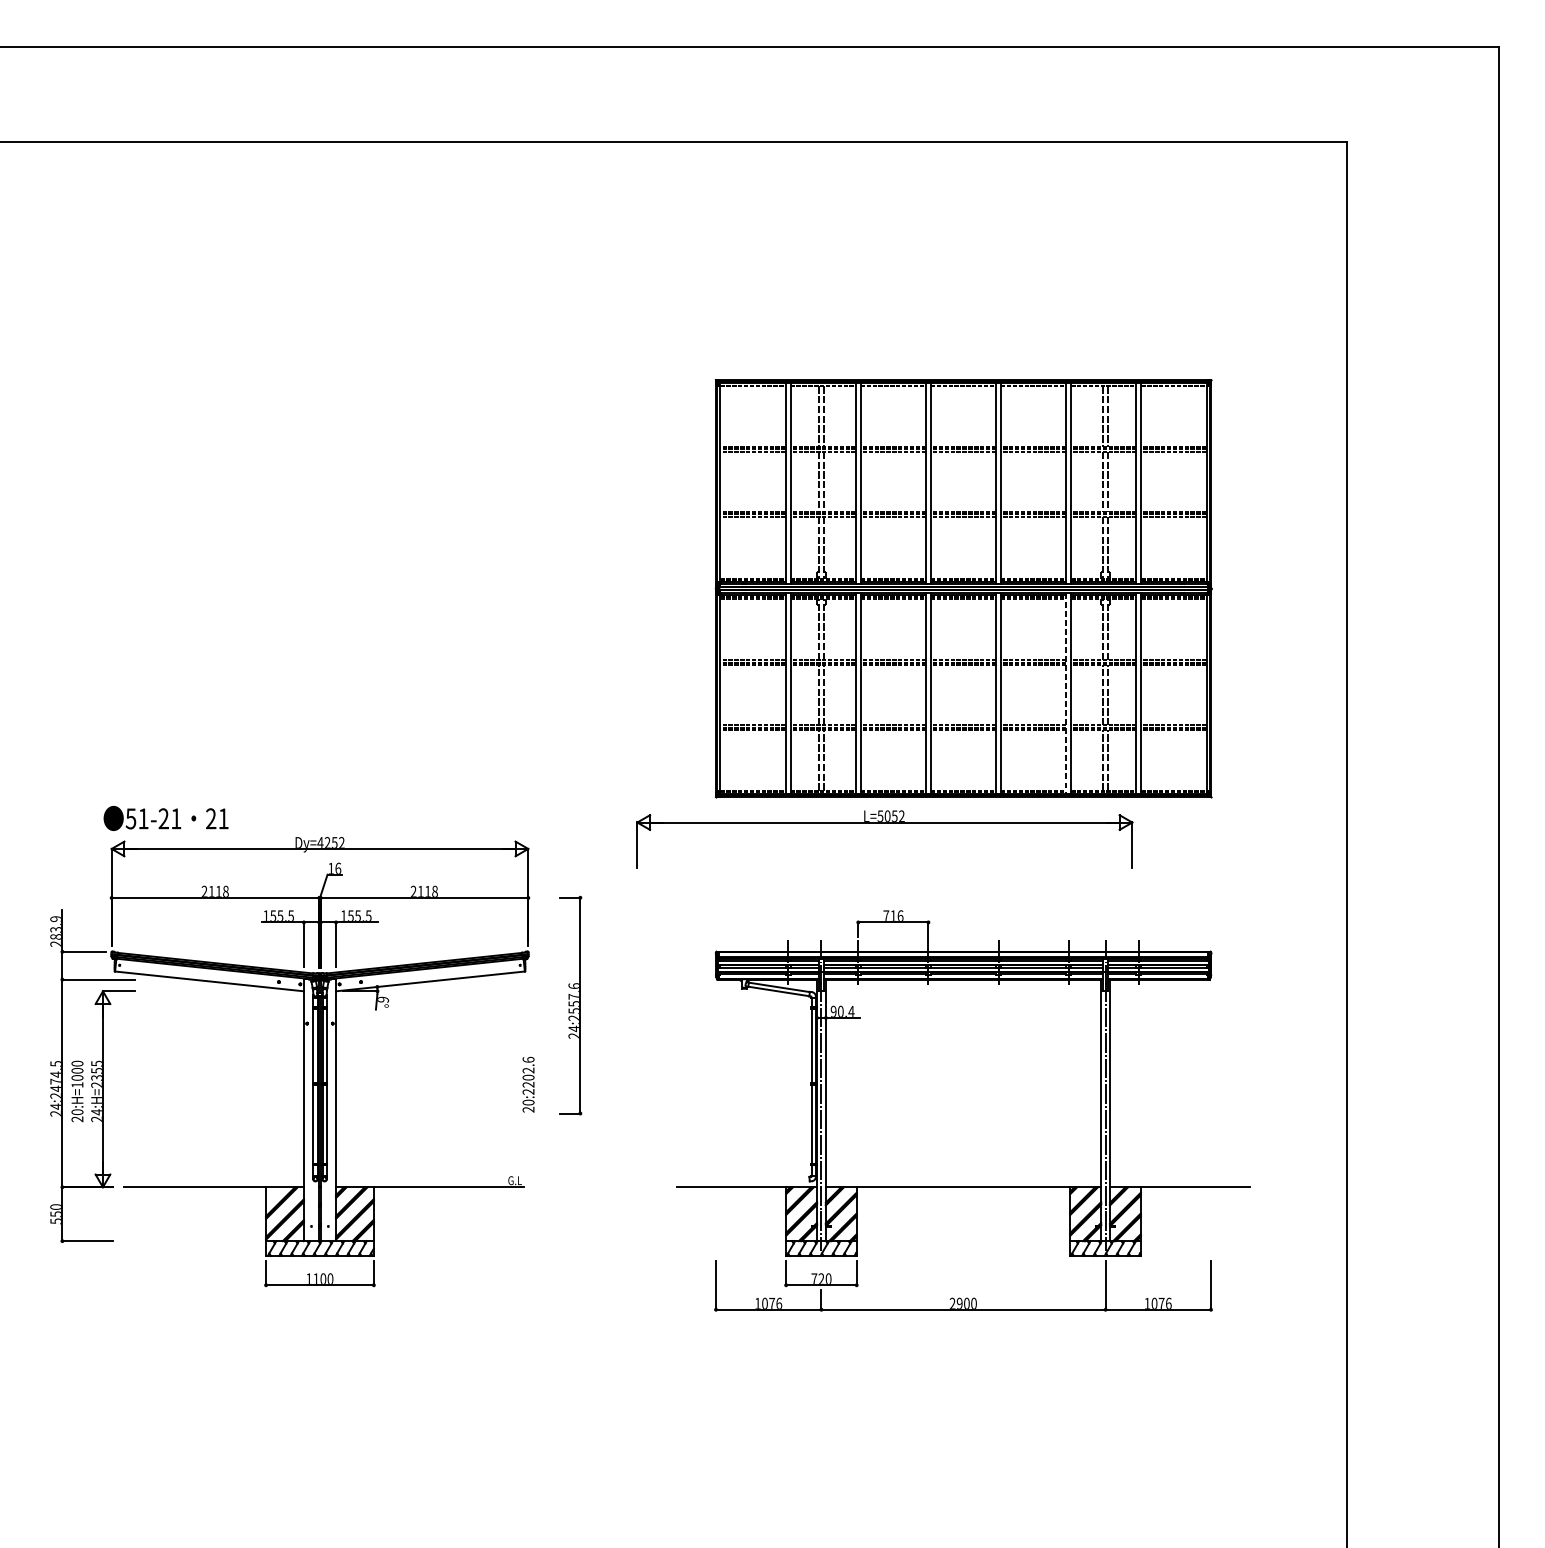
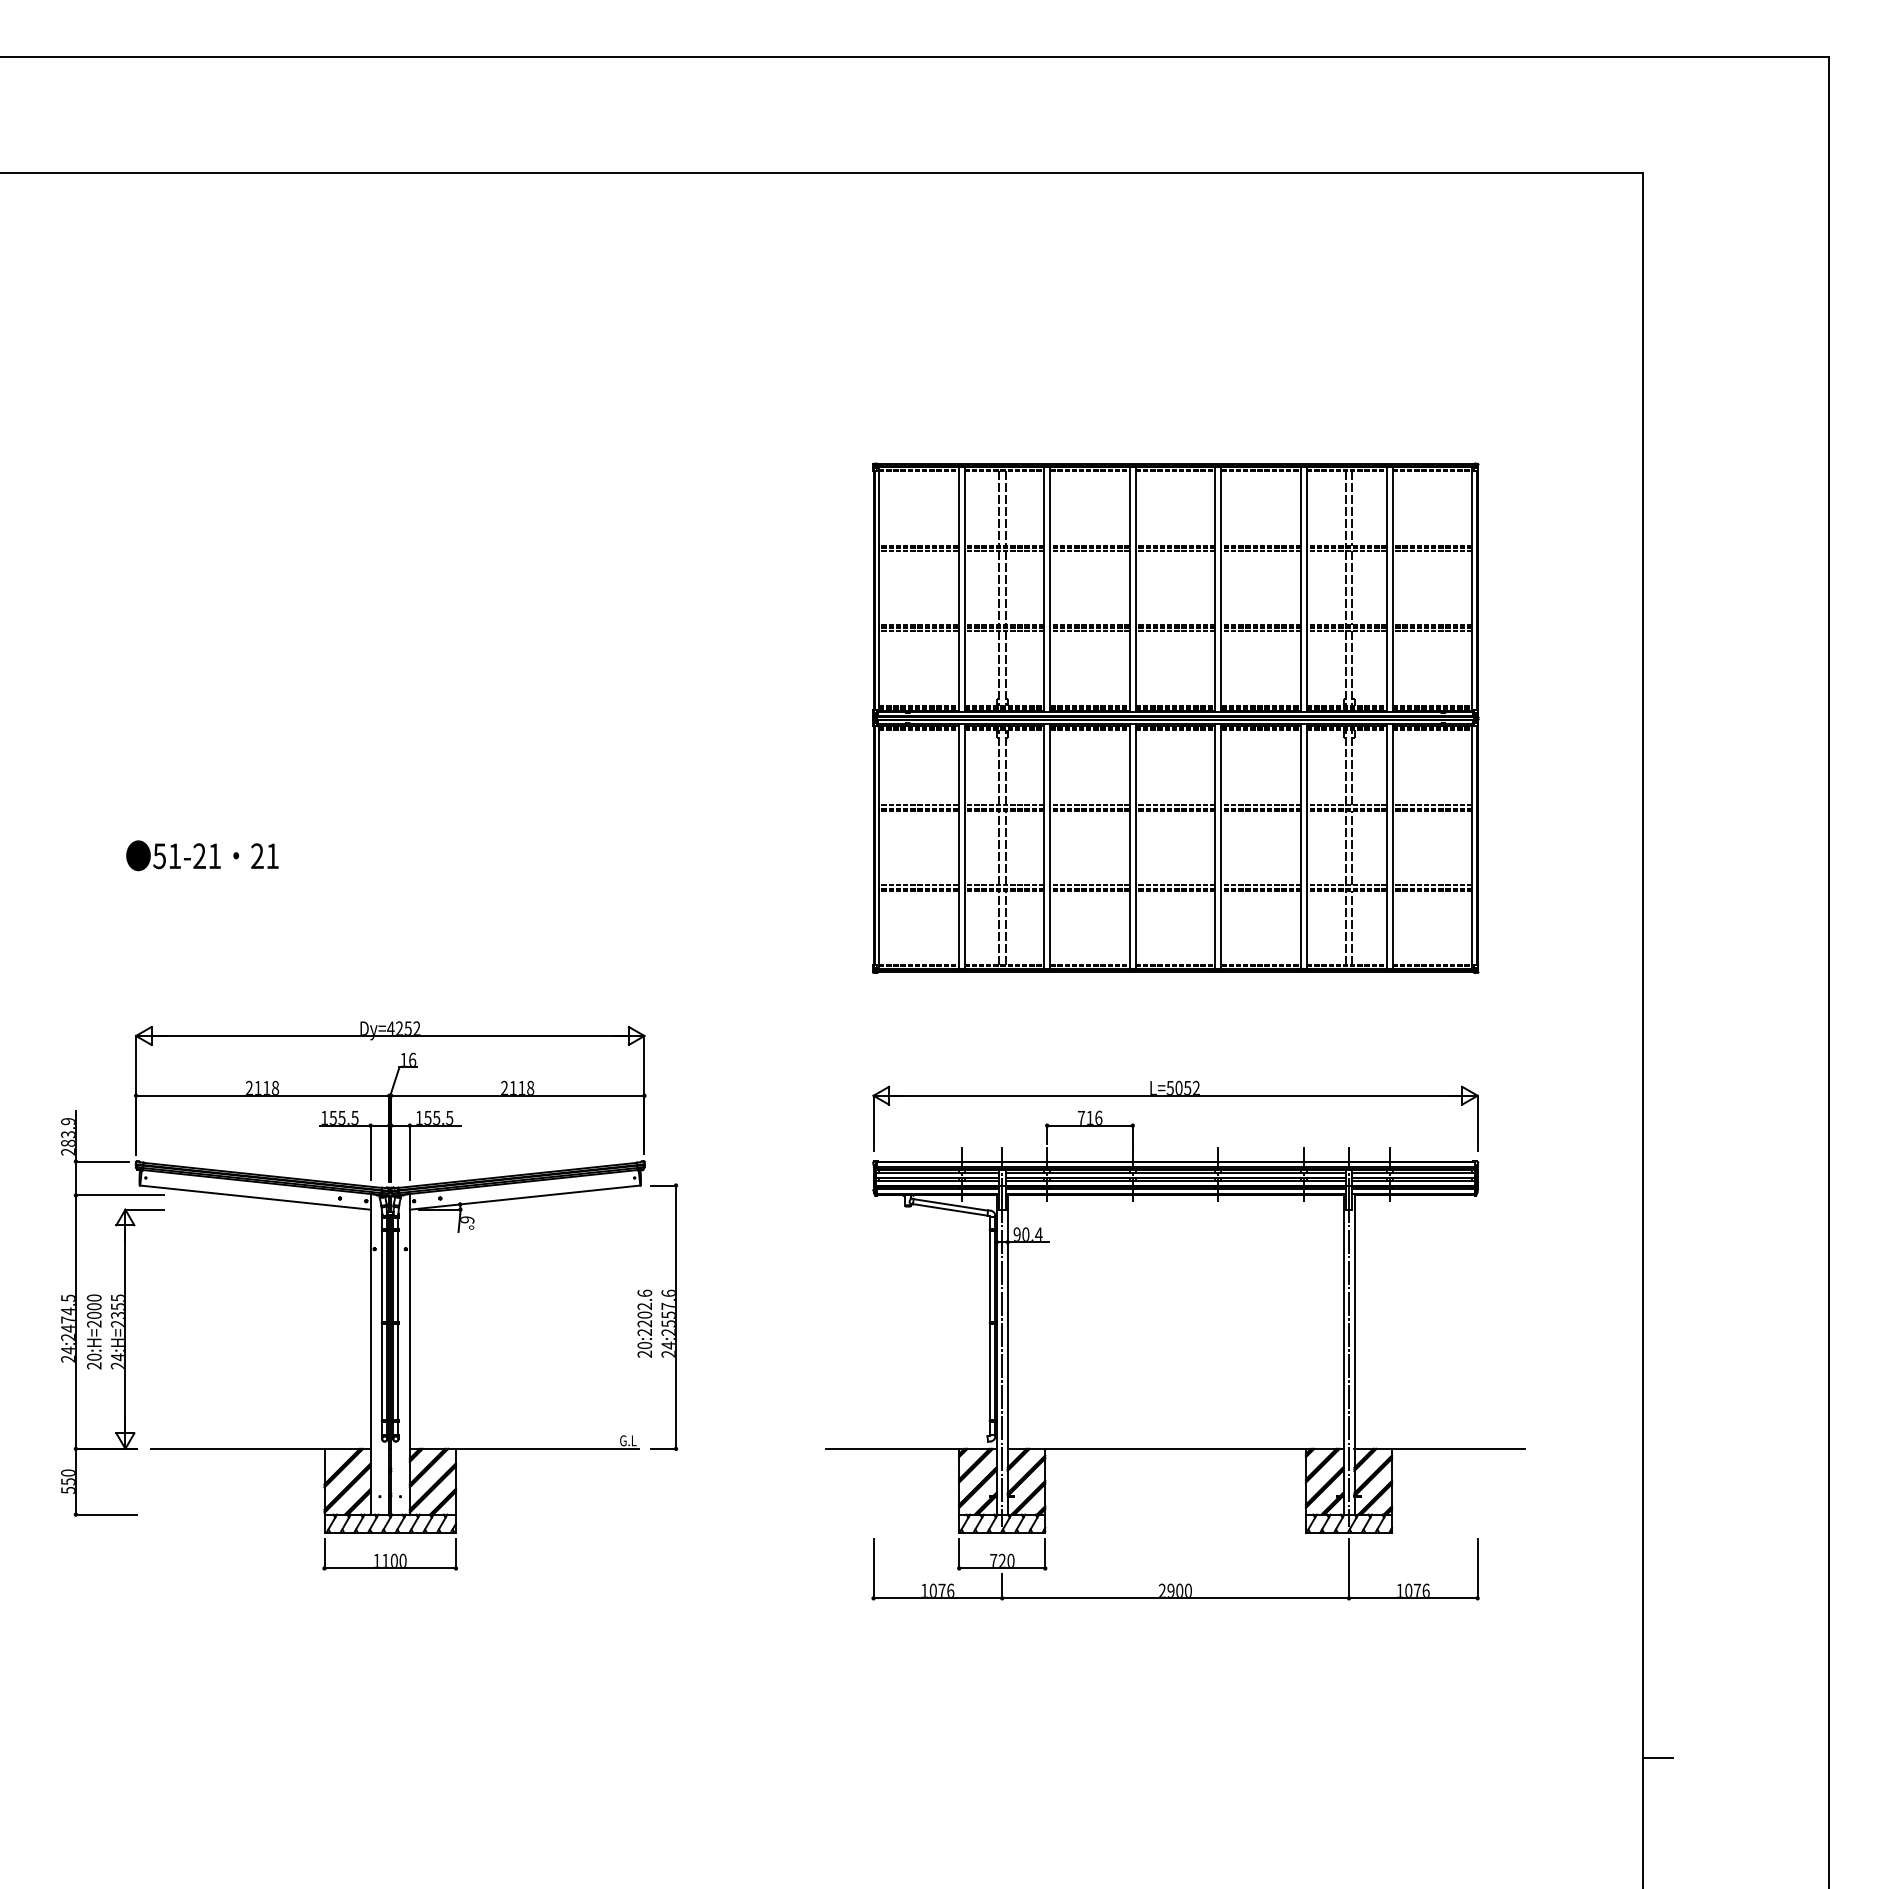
line: (1066, 693) -> (1301, 846), dashed -> solid
text: (166, 818) -> (202, 855), moved
part: (884, 823) -> (1175, 1096), moved
part: (570, 1005) -> (664, 1316), moved
text: (77, 1084) -> (94, 1323), 20:H=1000 -> 20:H=2000
line: (1359, 1440) -> (1658, 1757), added

